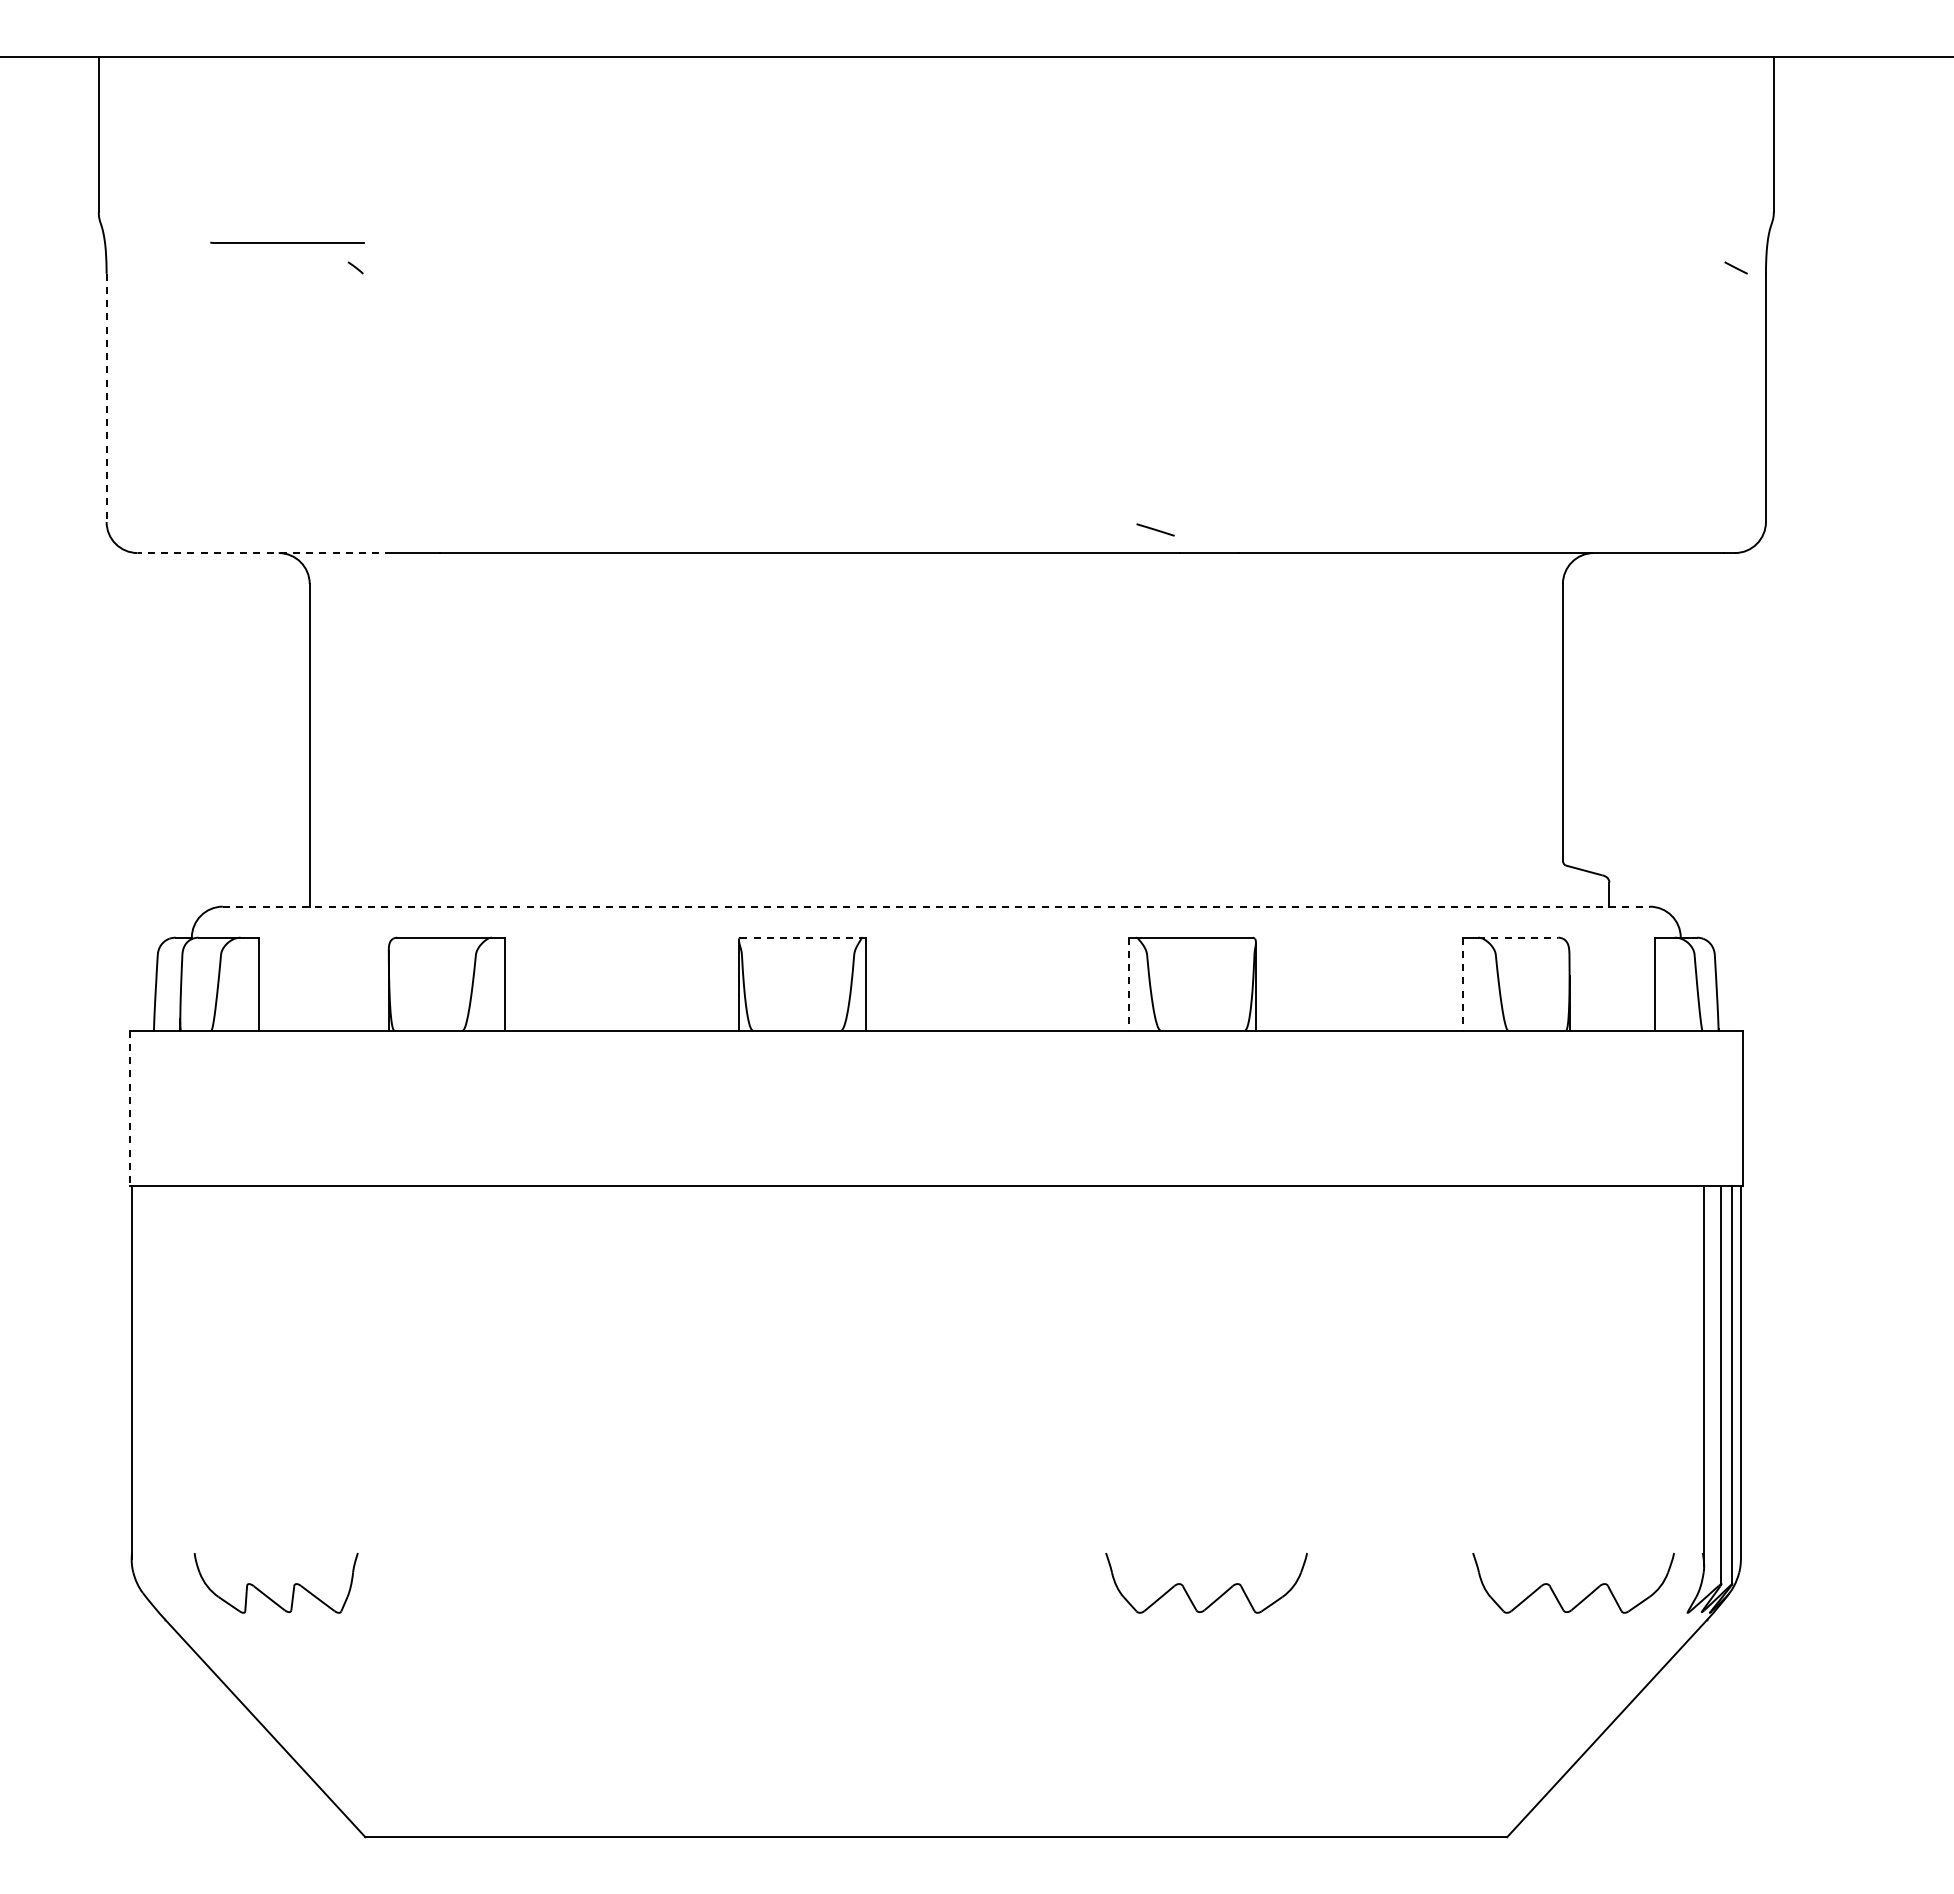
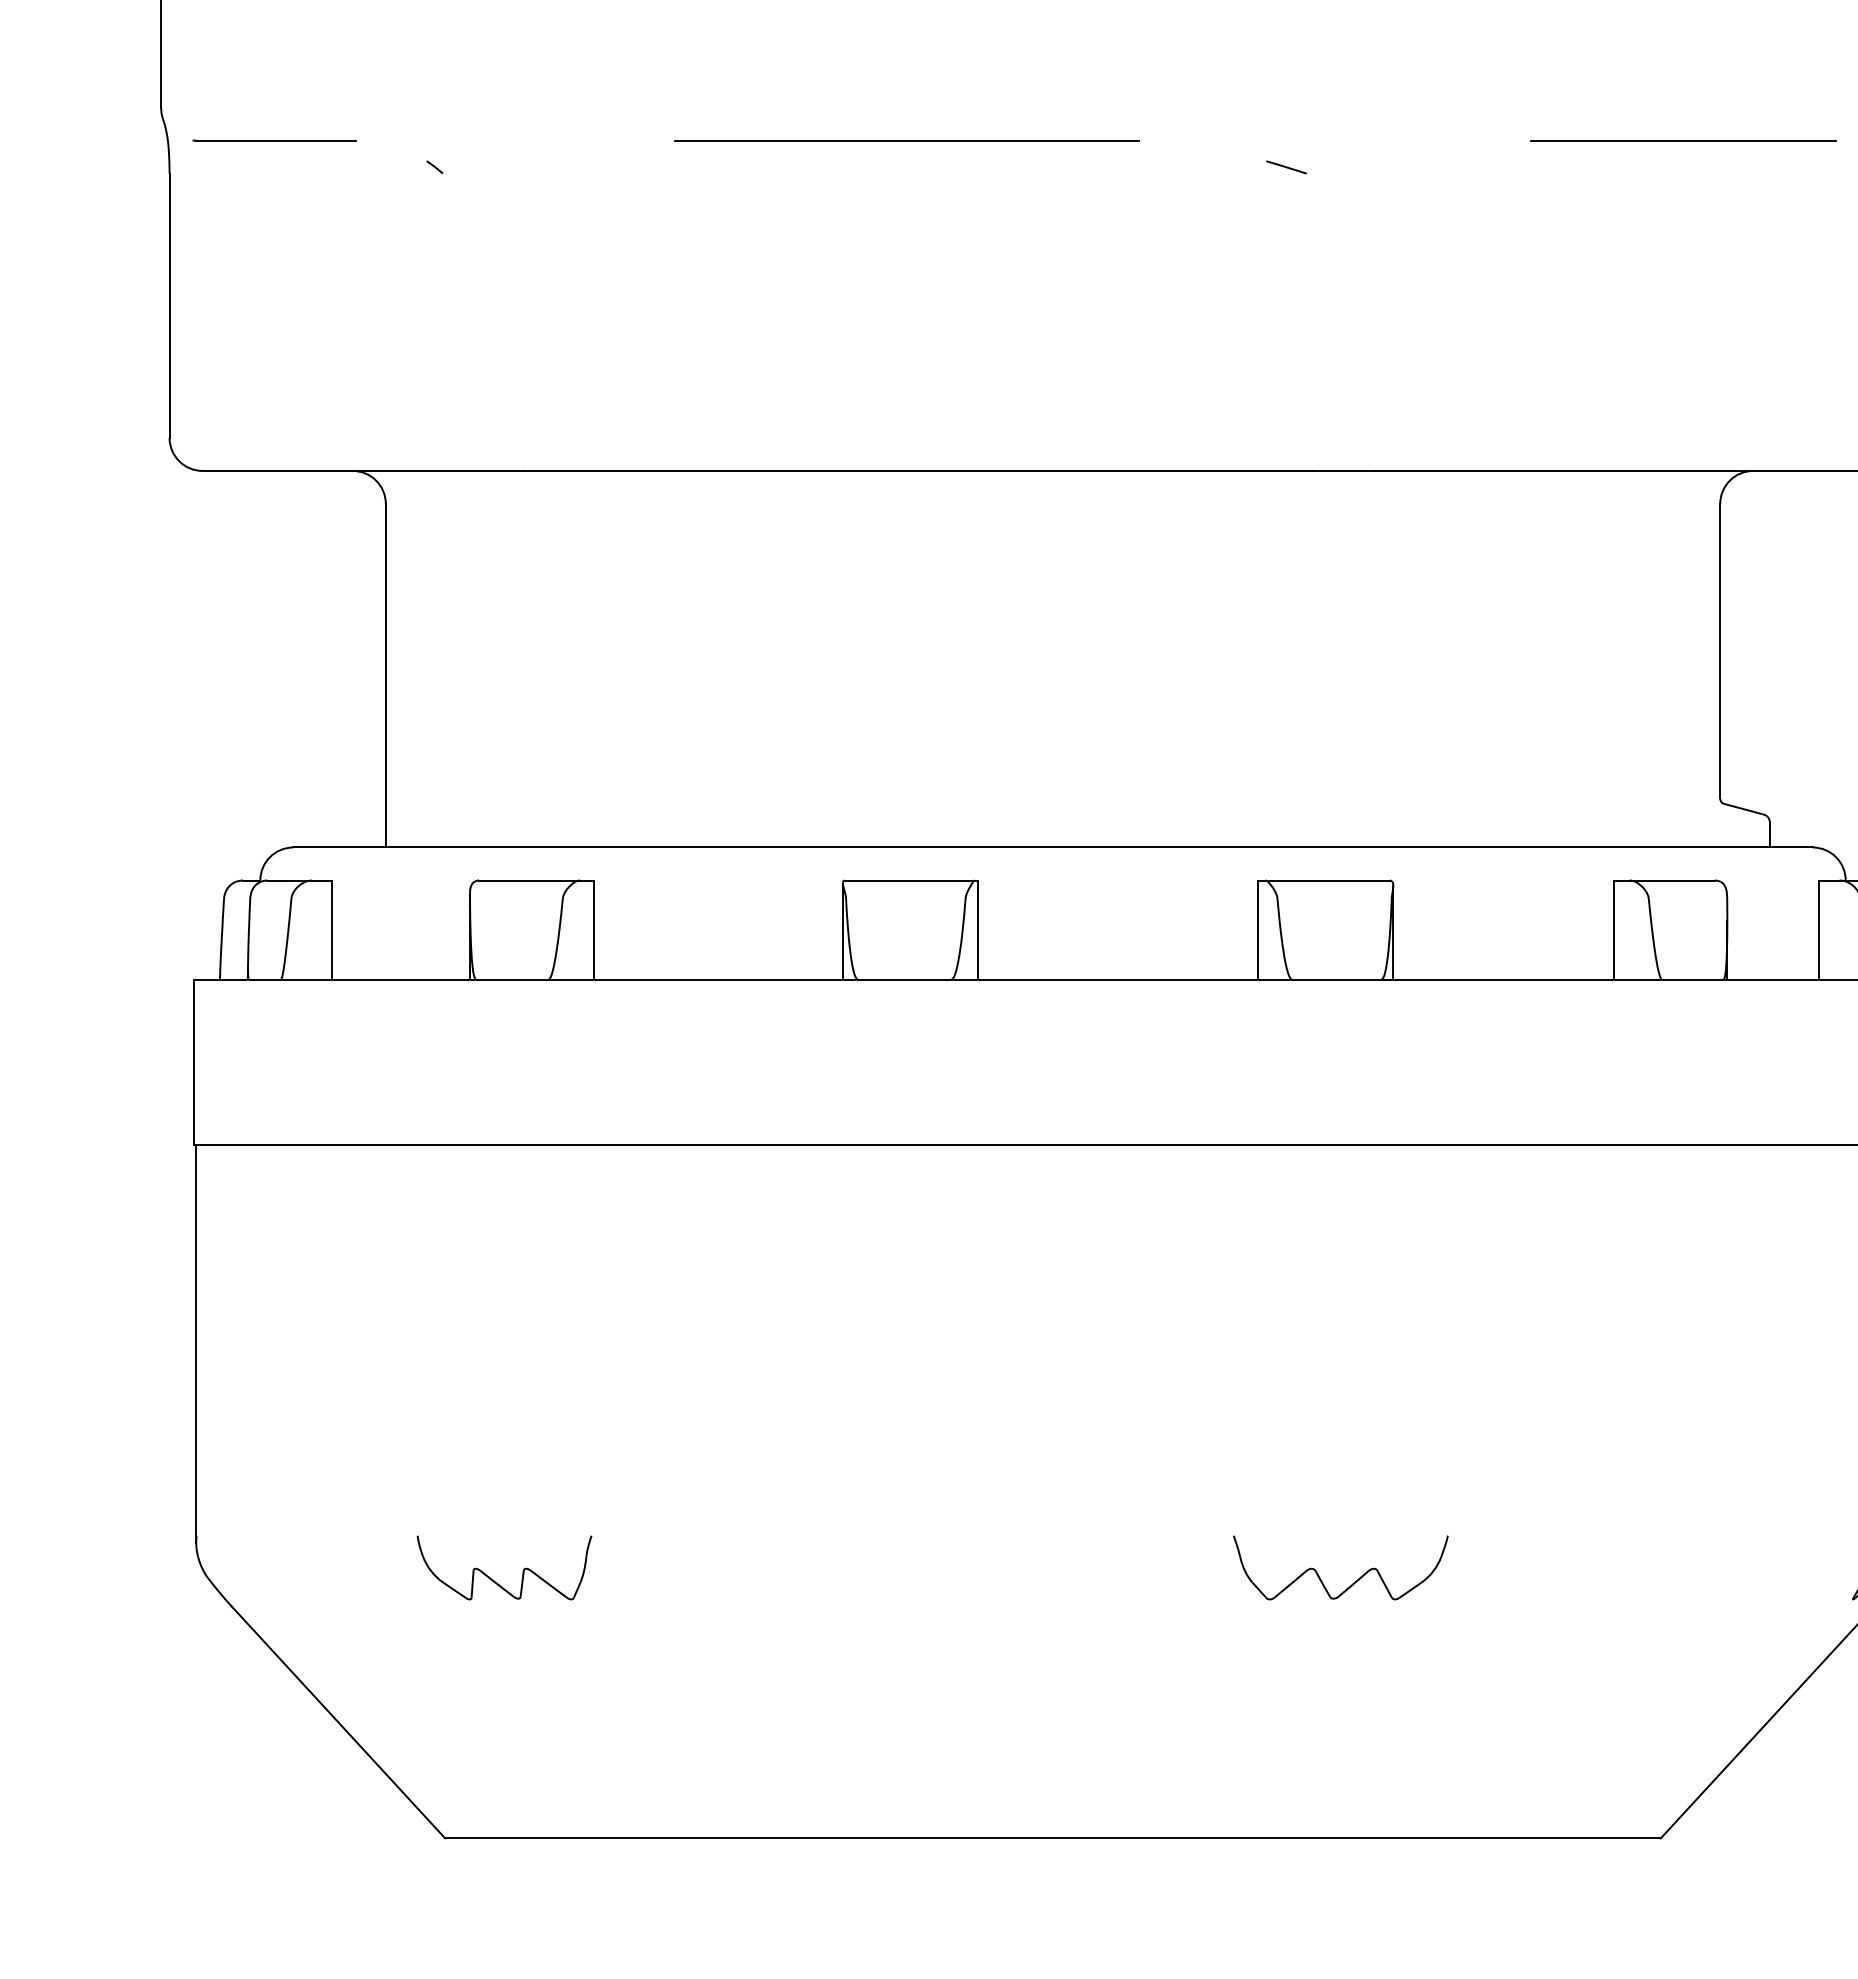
line: (287, 242) -> (274, 140), moved
line: (798, 242) -> (906, 140), added
line: (1528, 242) -> (1683, 140), added
line: (106, 398) -> (169, 306), dashed -> solid
line: (1155, 529) -> (1286, 166), moved
line: (264, 553) -> (337, 471), dashed -> solid
line: (936, 906) -> (1053, 847), dashed -> solid
line: (801, 937) -> (909, 880), dashed -> solid
line: (1518, 937) -> (1672, 880), dashed -> solid
line: (1129, 984) -> (1258, 930), dashed -> solid
line: (1462, 984) -> (1613, 930), dashed -> solid
line: (129, 1108) -> (193, 1062), dashed -> solid
part: (266, 1594) -> (494, 1579), moved
part: (1583, 1598) -> (1742, 1584), removed

